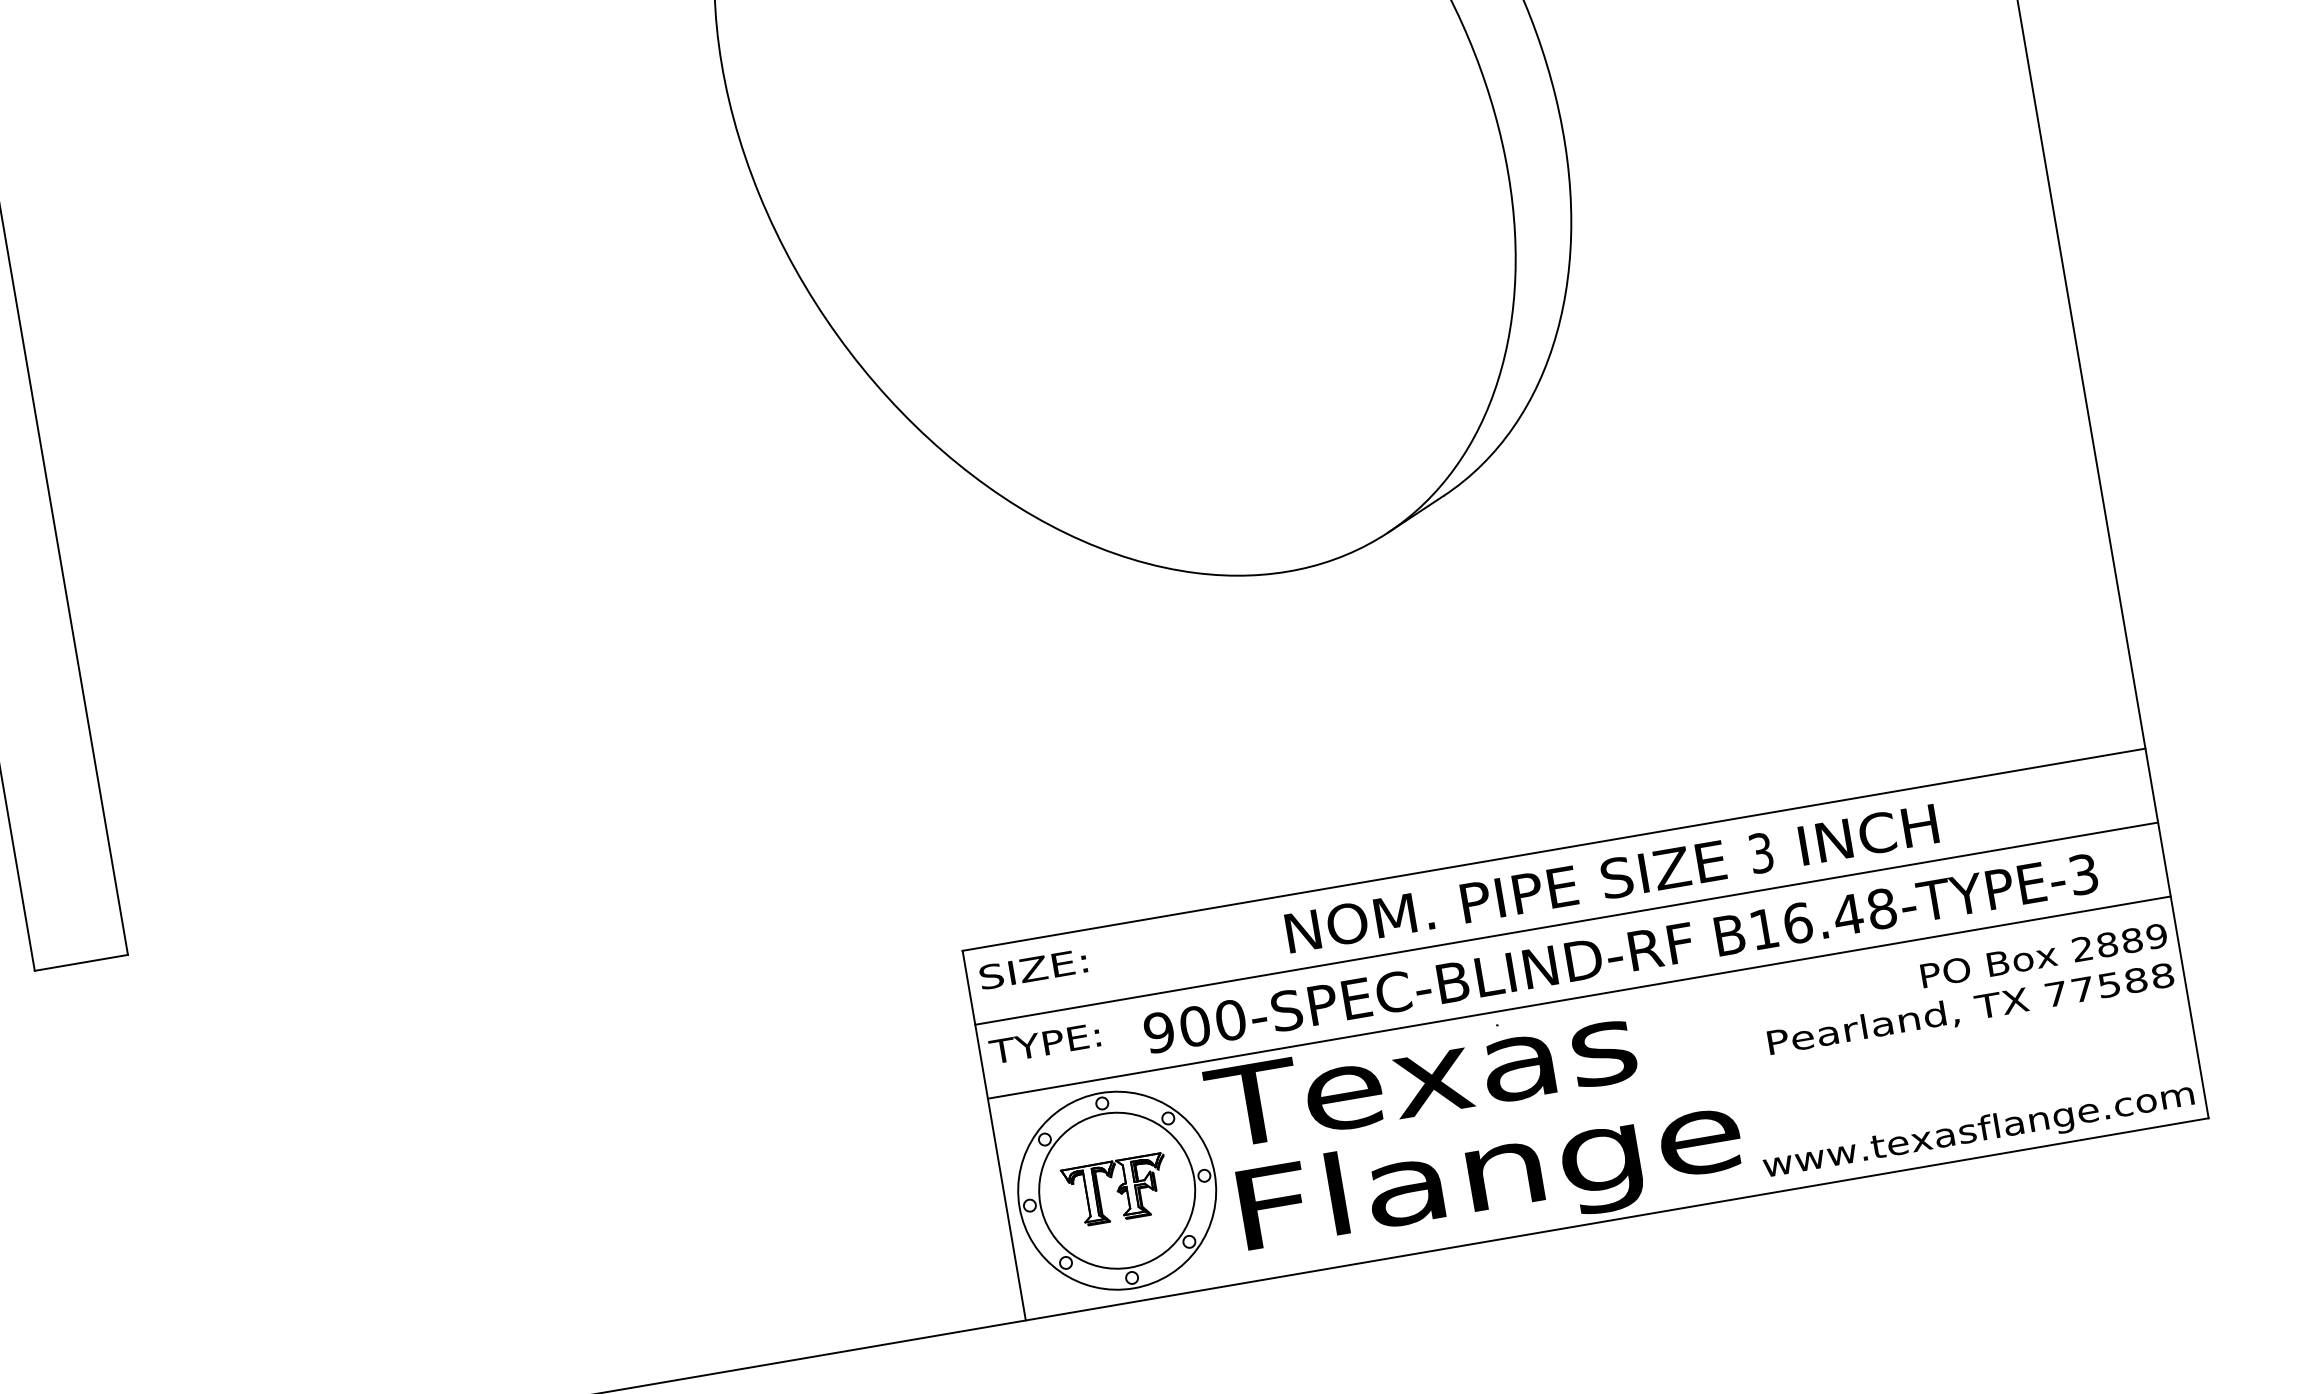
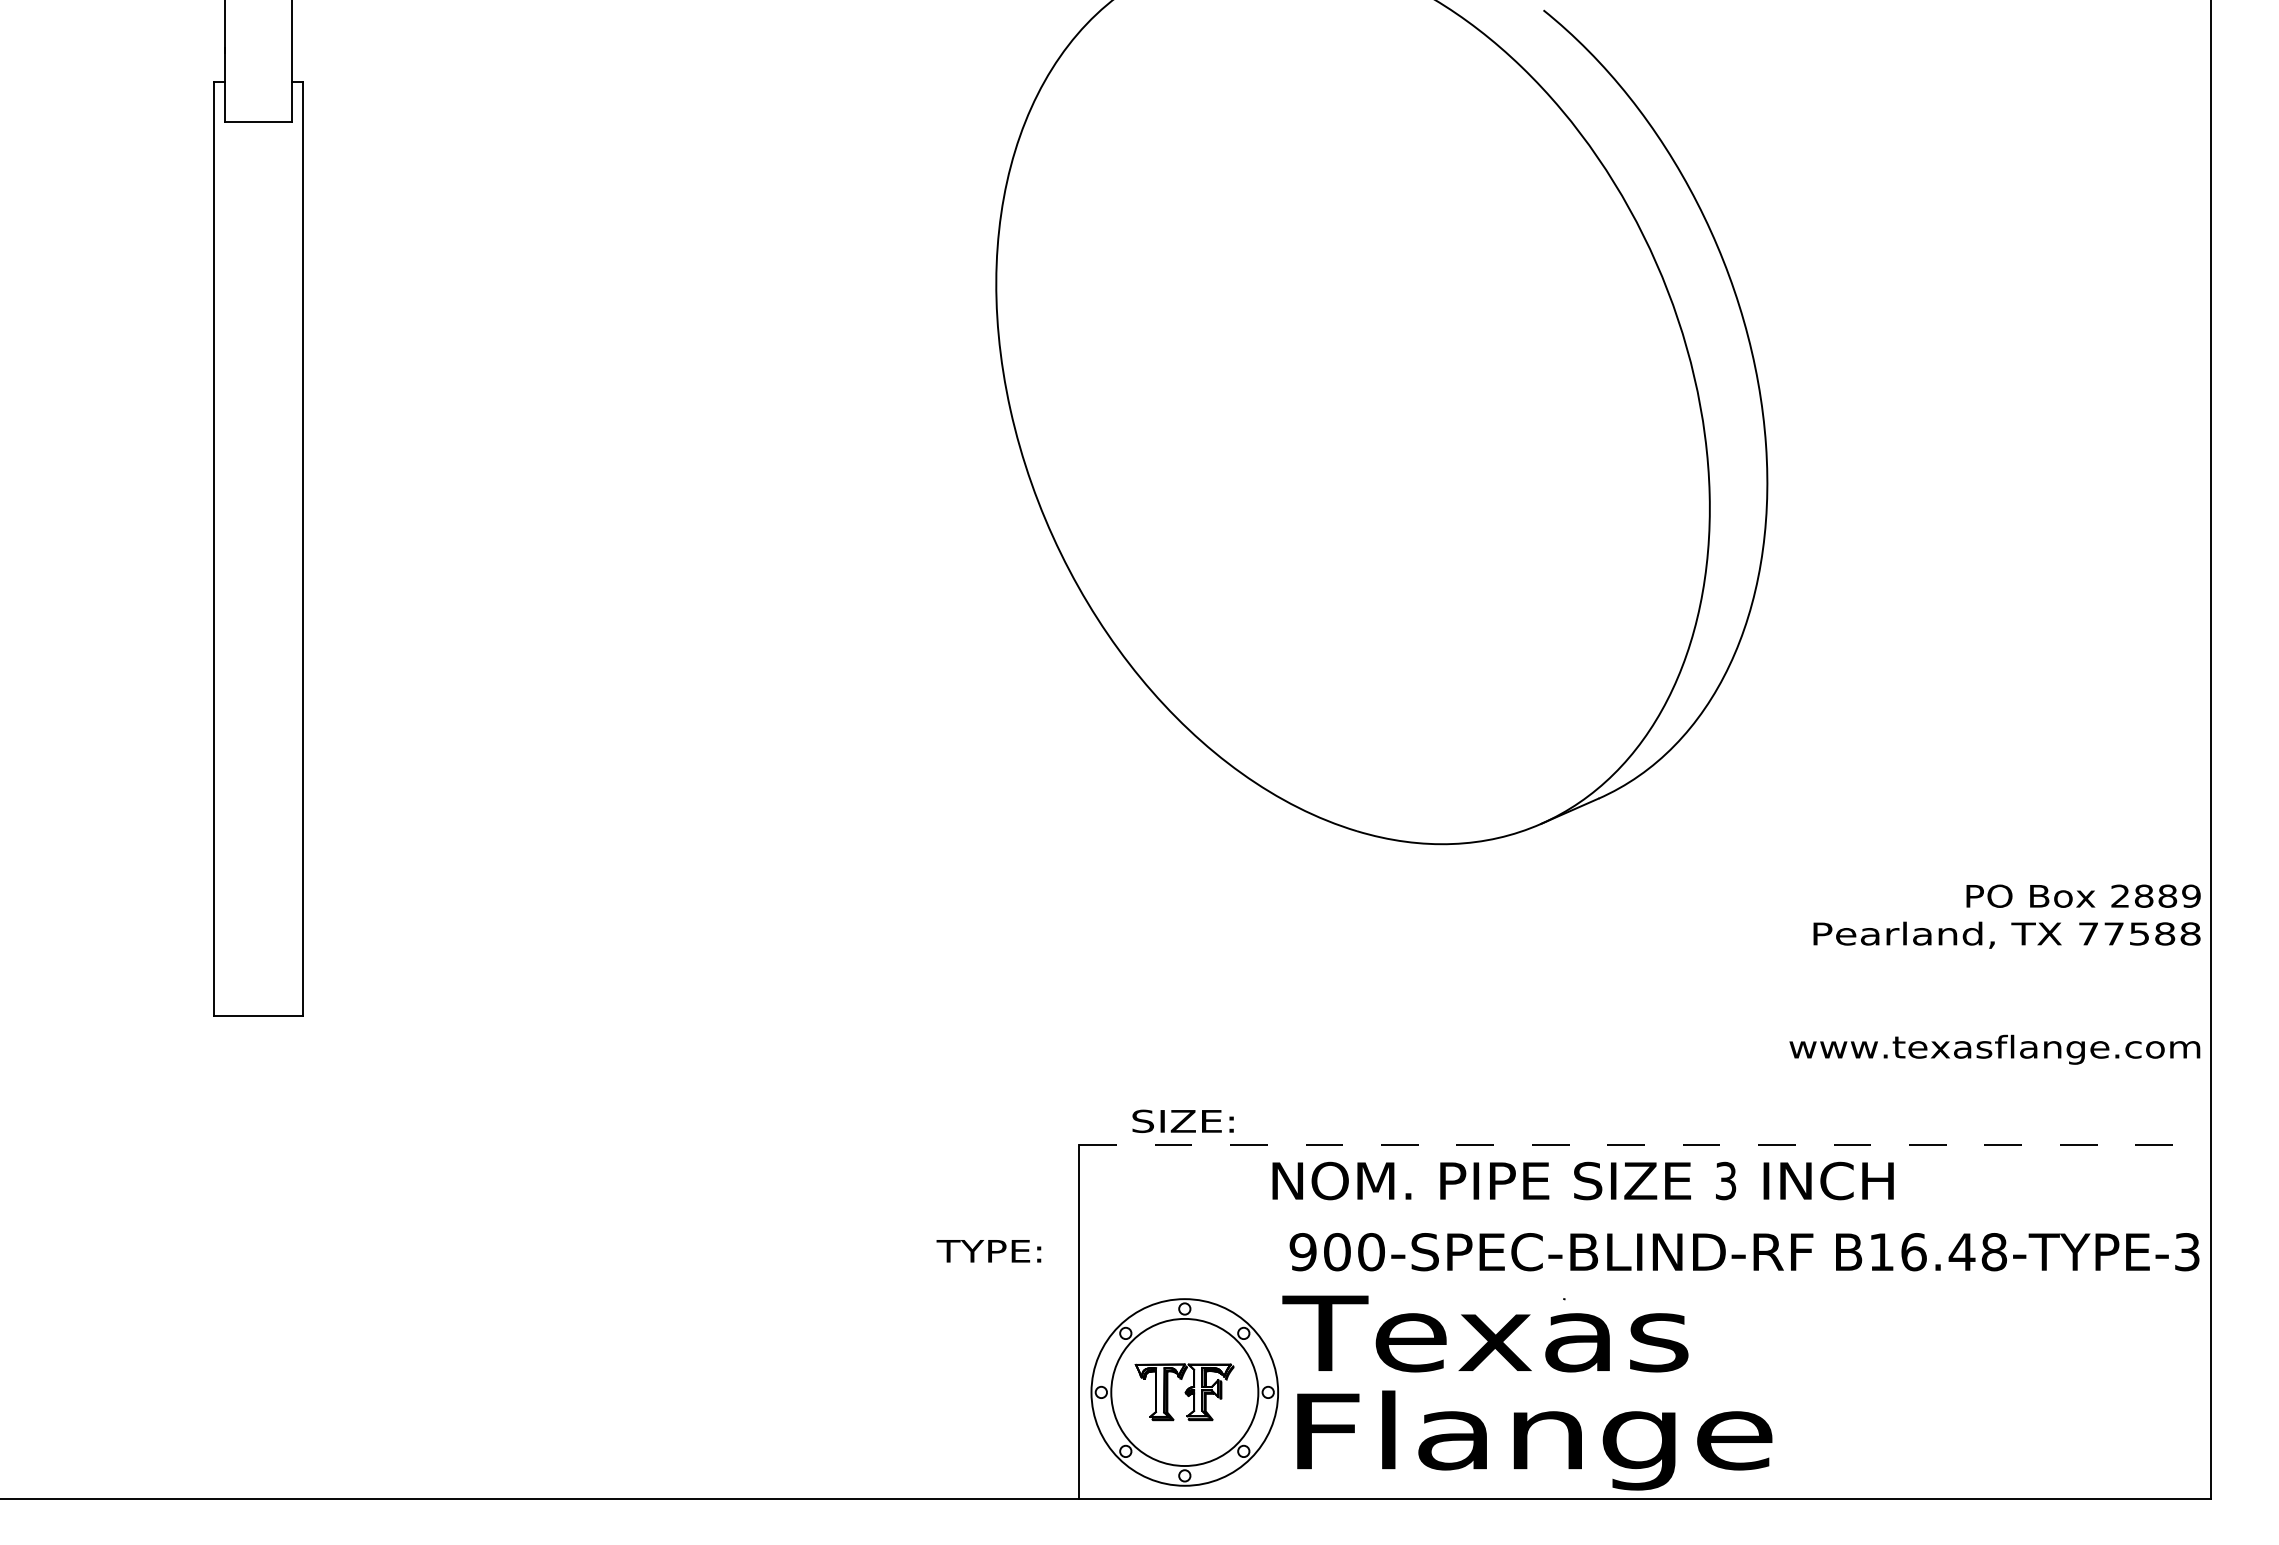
line: (1553, 849) -> (1644, 1144), solid -> dashed
text: (1611, 878) -> (1582, 1180), moved
line: (1566, 923) -> (1644, 1215), removed
text: (1620, 954) -> (1744, 1252), moved
text: (1032, 968) -> (1182, 1120), moved
line: (1578, 997) -> (1644, 1286), removed
text: (1044, 1043) -> (988, 1251), moved
text: (1964, 1053) -> (1994, 974), moved

